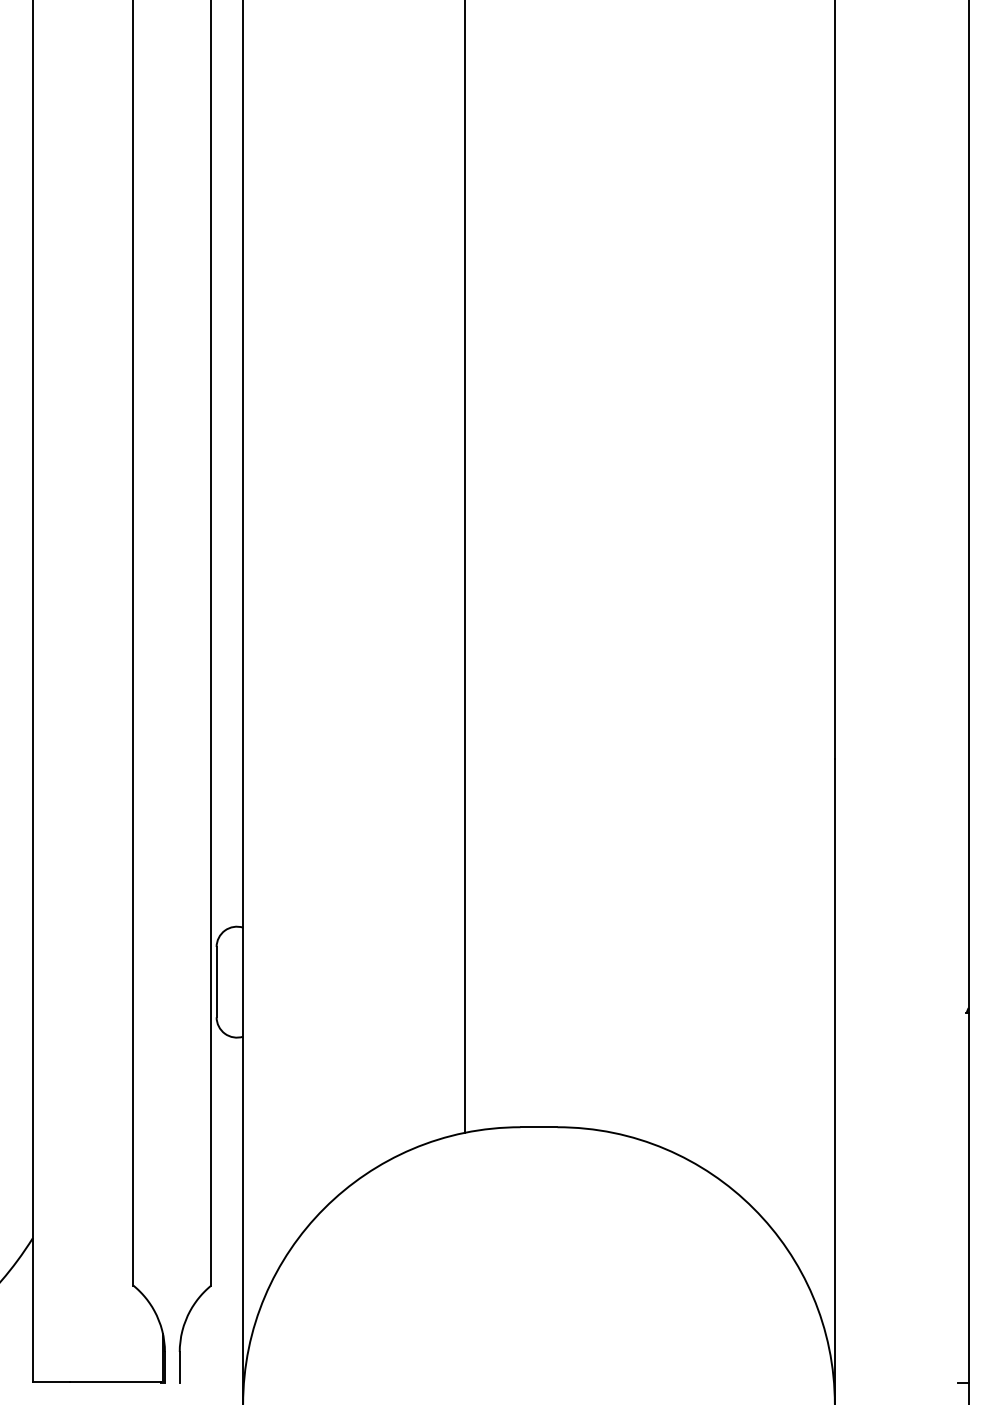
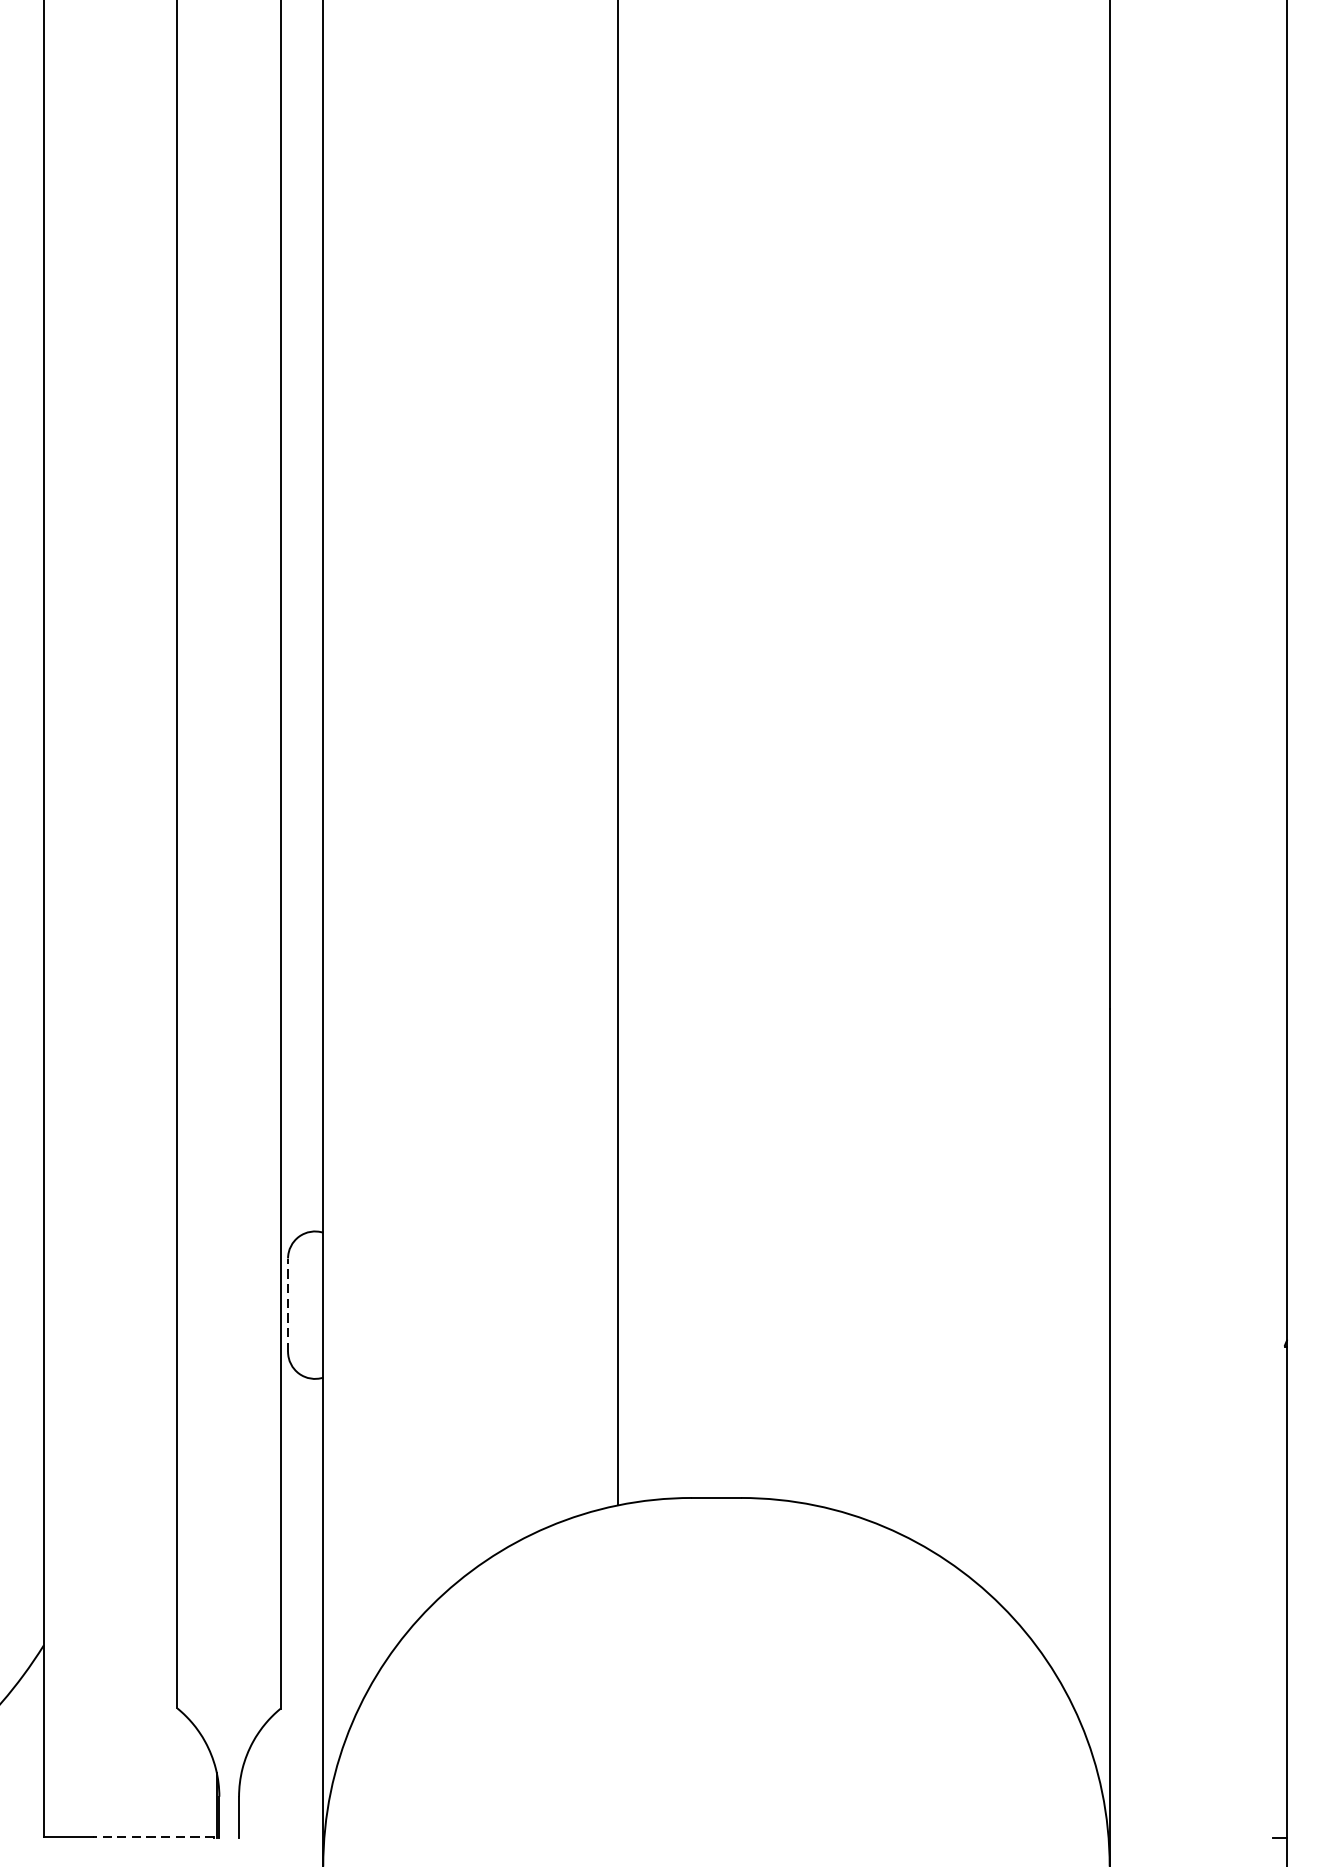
line: (216, 981) -> (287, 1304), solid -> dashed
line: (115, 1382) -> (153, 1837), solid -> dashed

